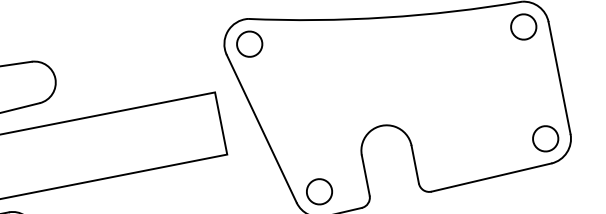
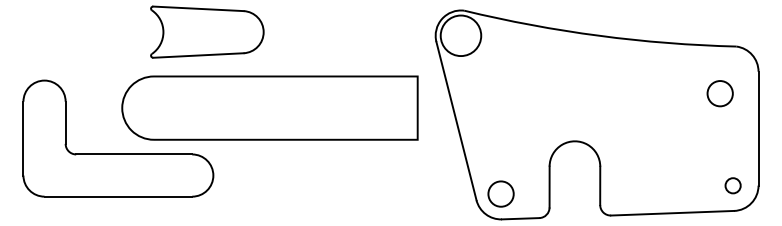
circle: (523, 26) -> (719, 93), moved
circle: (249, 43) -> (460, 35), size x1.6
circle: (544, 138) -> (732, 185), size x0.6

